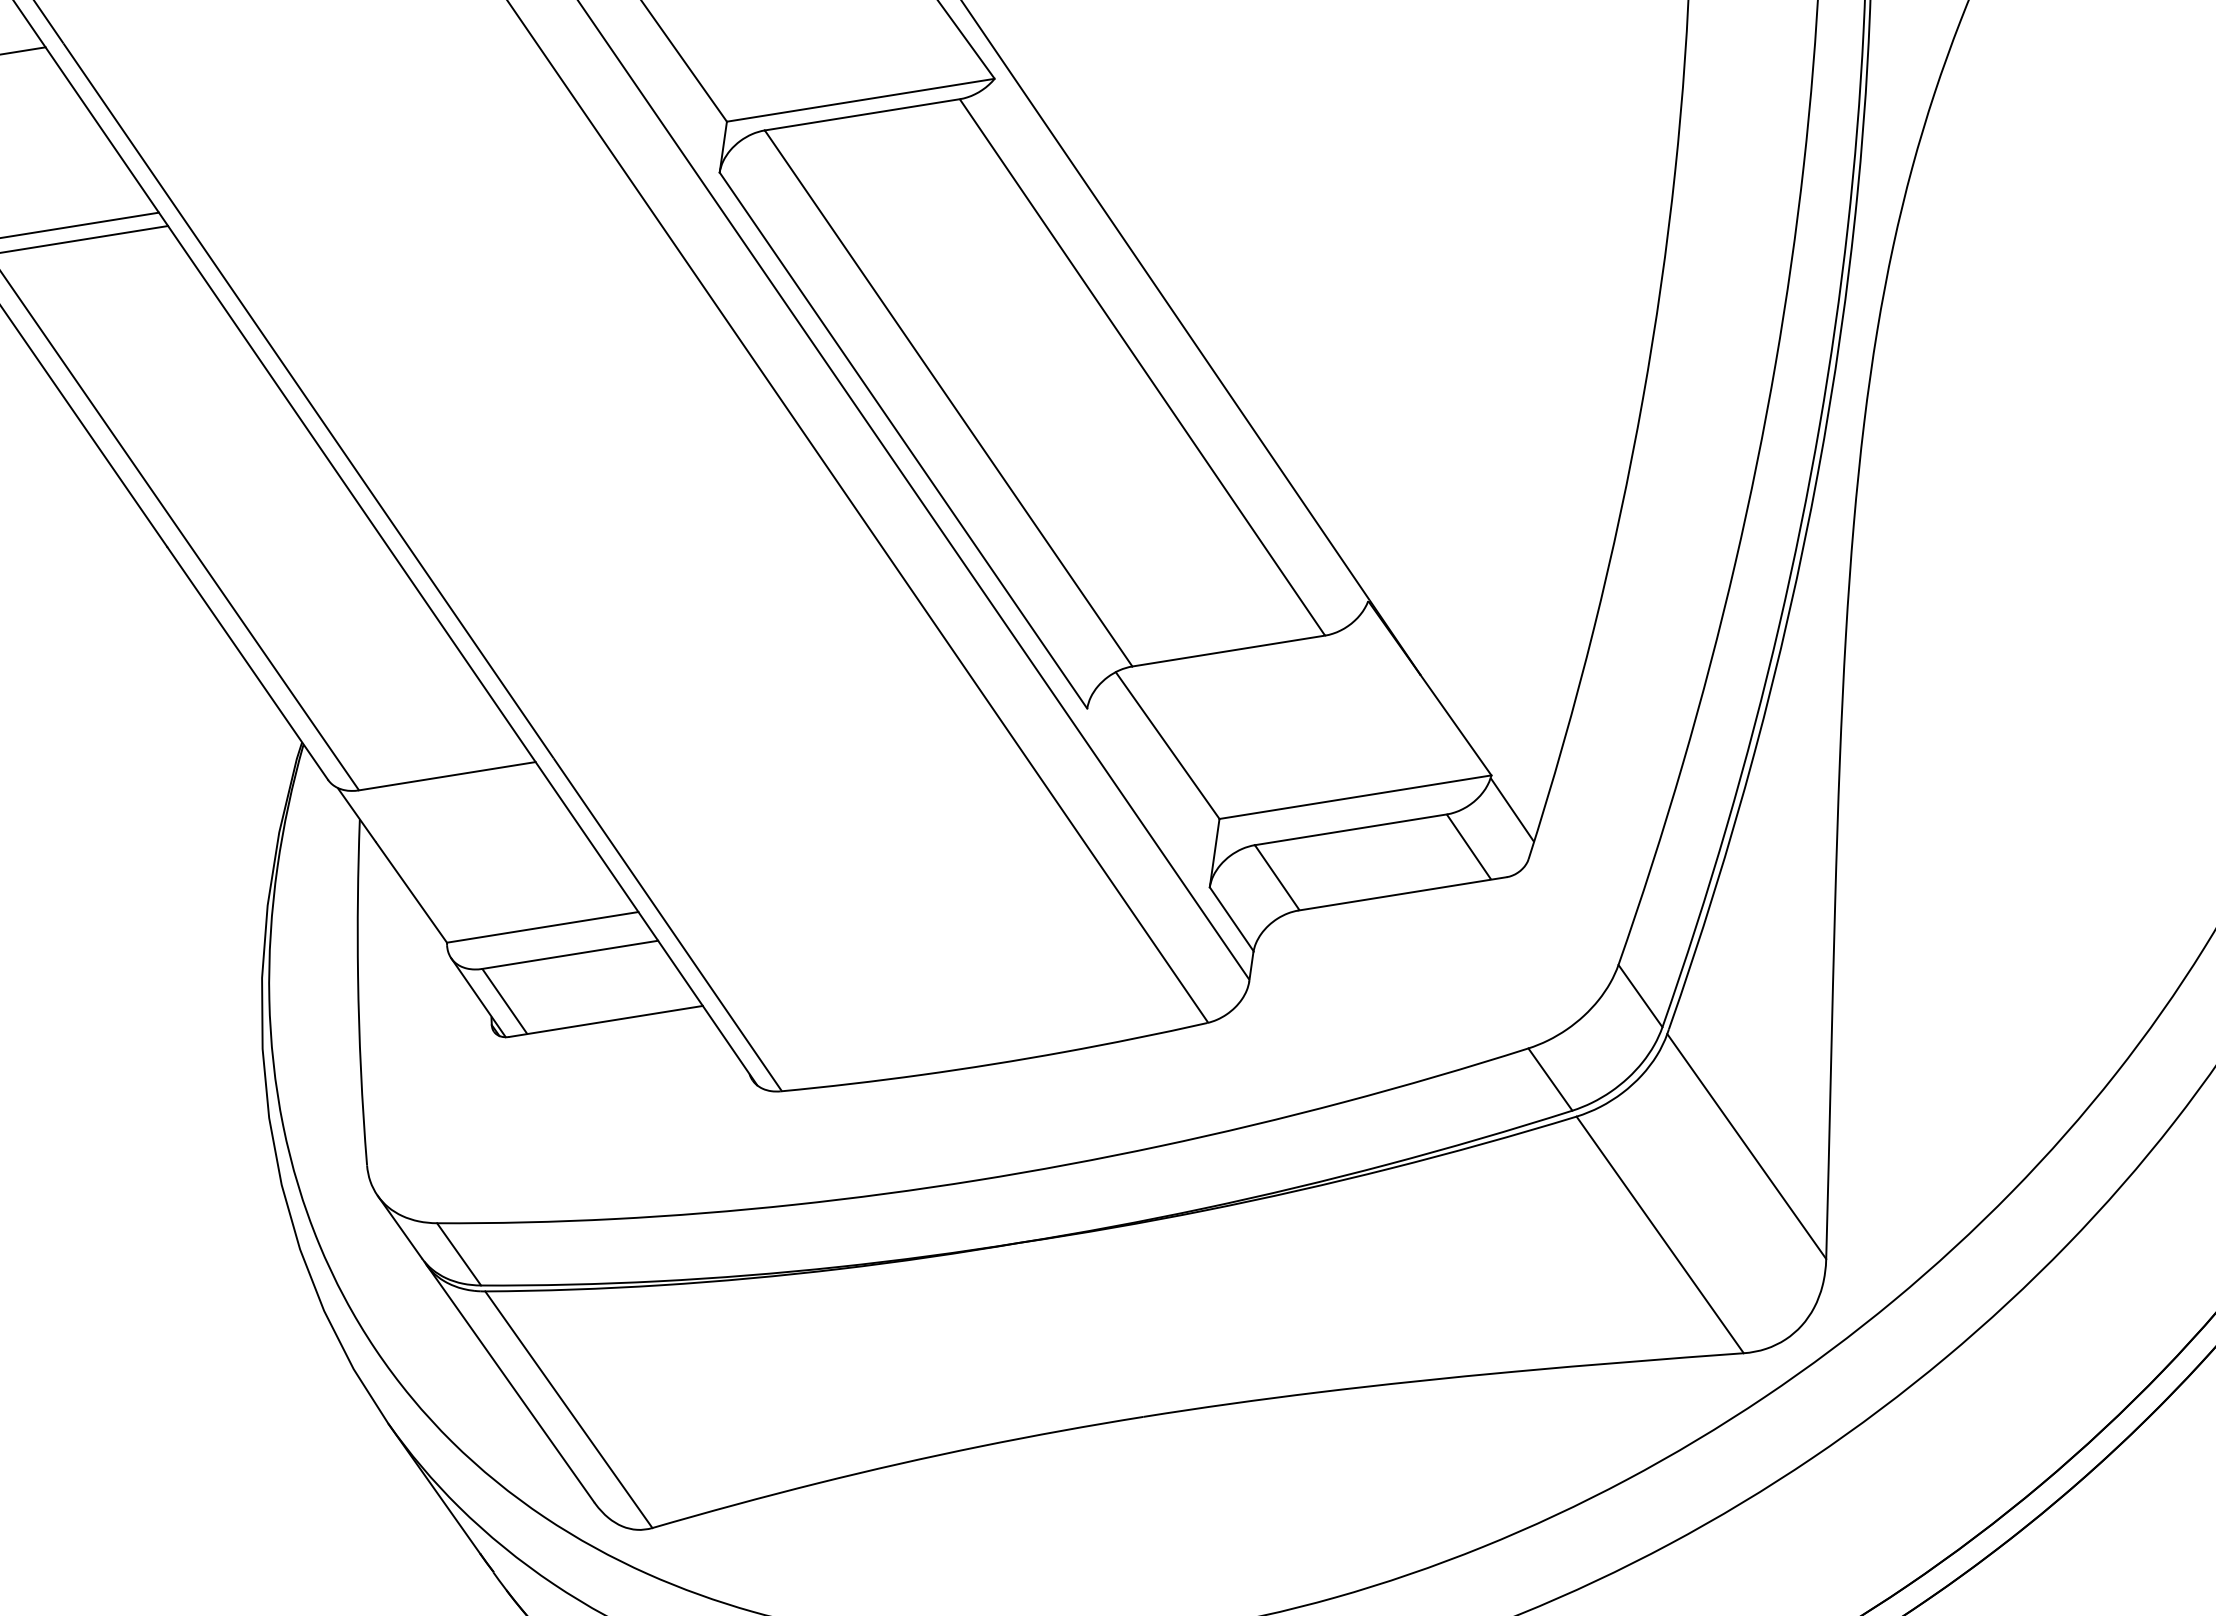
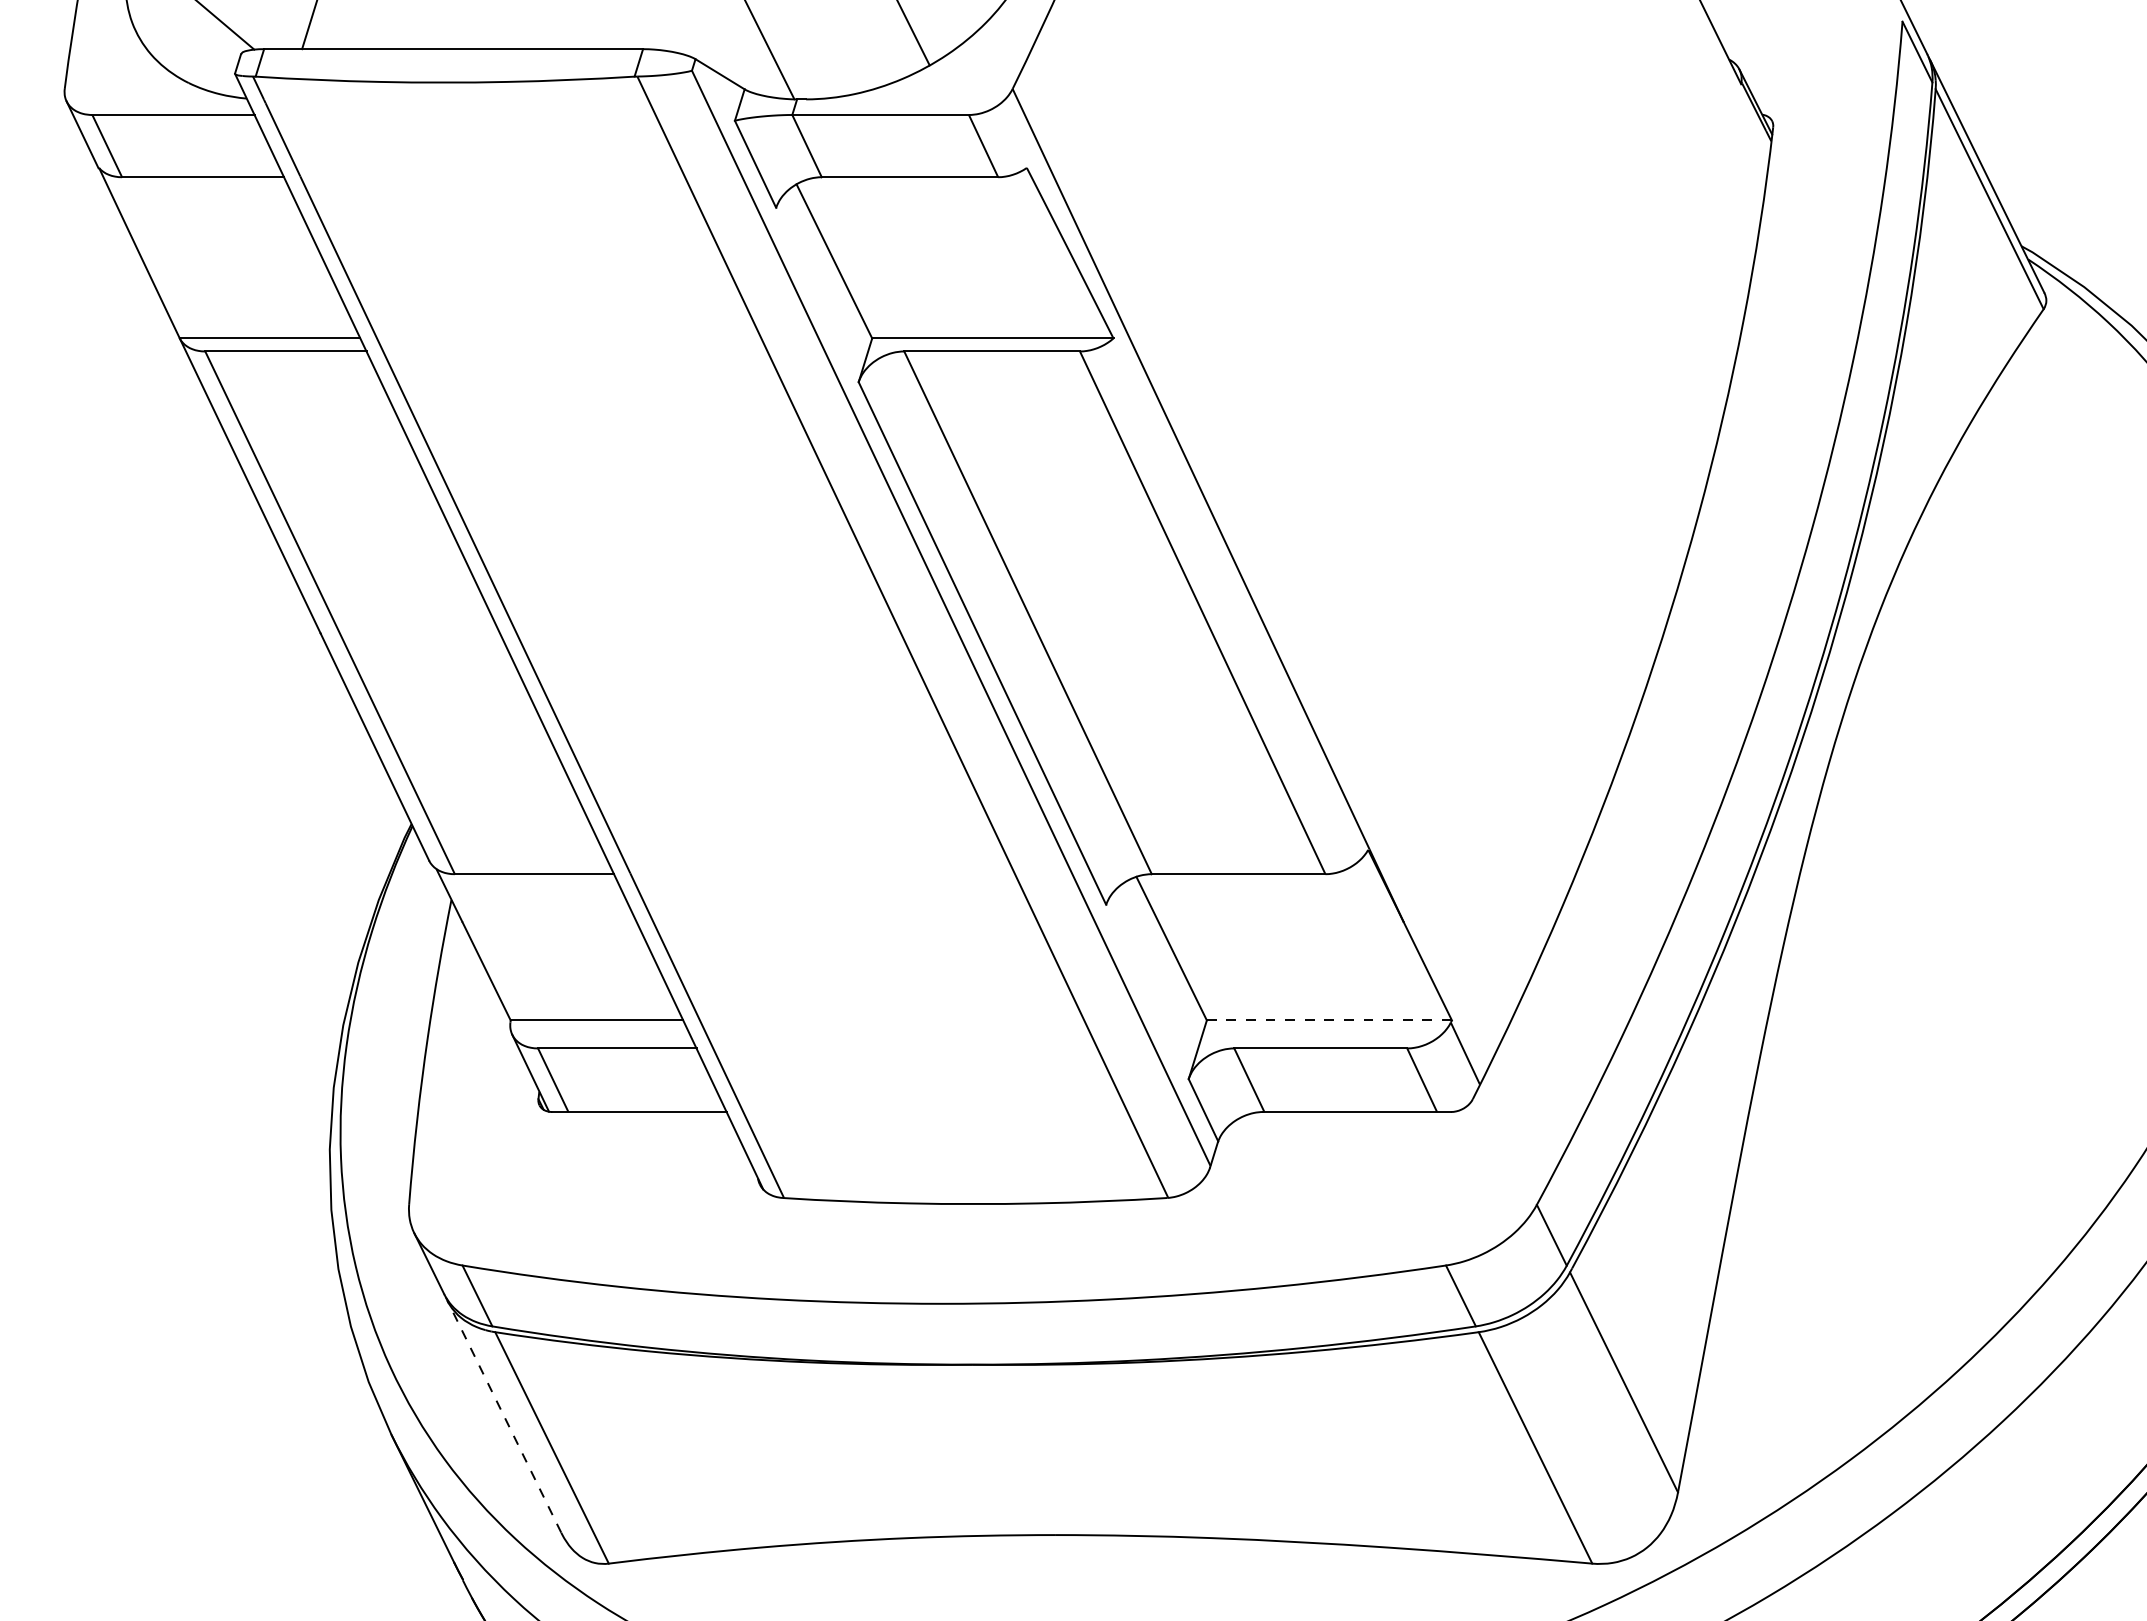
line: (1355, 797) -> (1329, 1020), solid -> dashed
line: (510, 1383) -> (504, 1416), solid -> dashed

